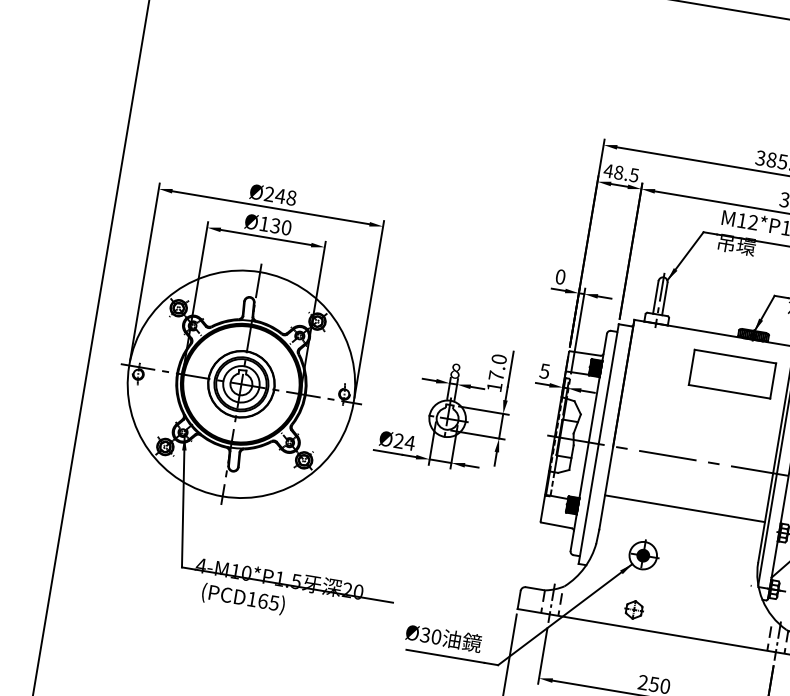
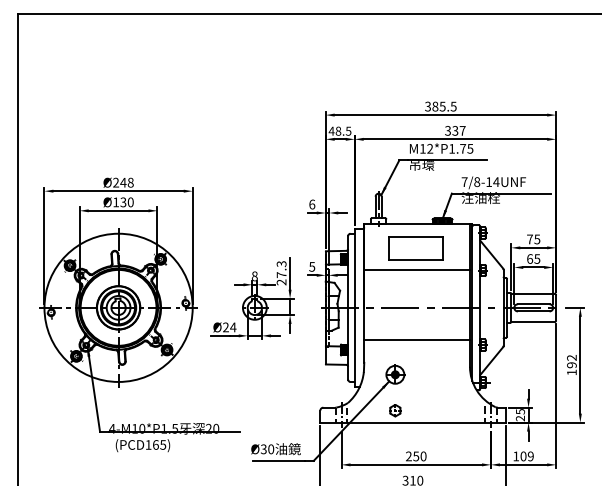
text: (561, 277) -> (312, 204), 0 -> 6
text: (496, 373) -> (281, 273), 17.0 -> 27.3
part: (731, 373) -> (415, 248), moved
line: (701, 403) -> (416, 270), added

